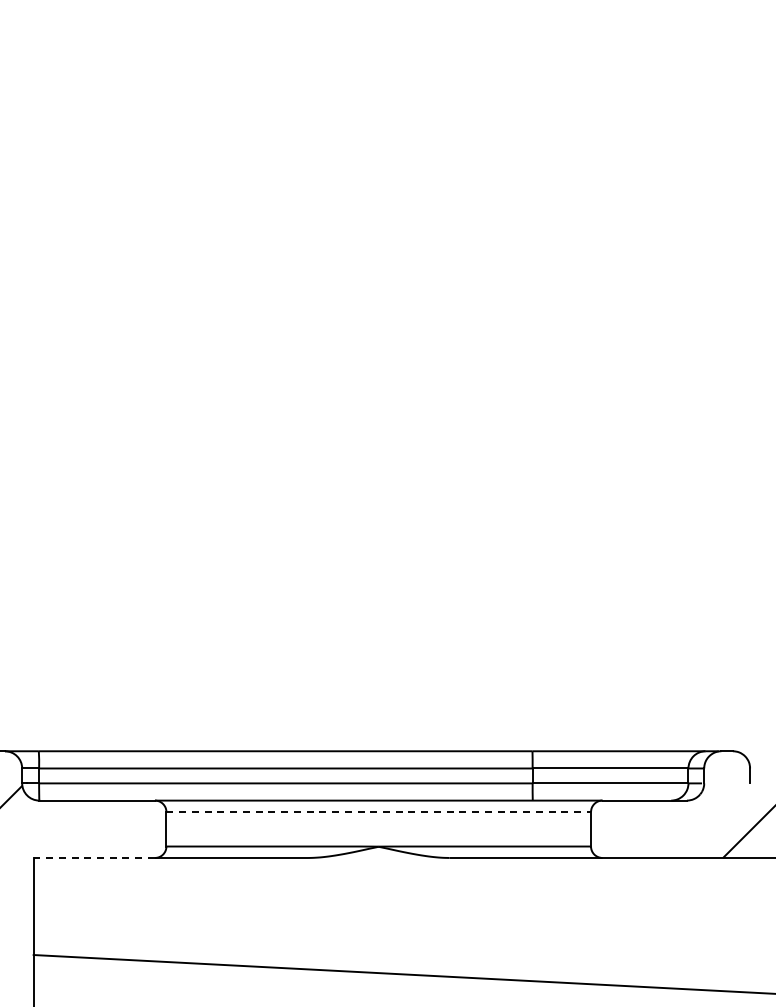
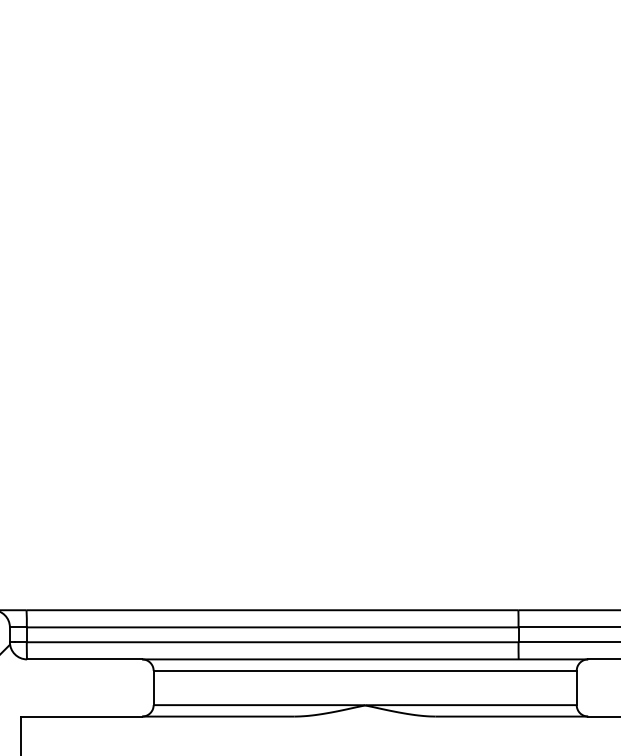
line: (379, 812) -> (365, 671), dashed -> solid
line: (94, 857) -> (81, 716), dashed -> solid

